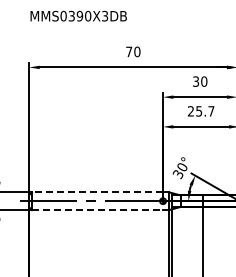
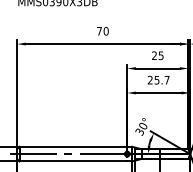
text: (200, 81) -> (158, 55), 30 -> 25
line: (97, 192) -> (73, 146), dashed -> solid
line: (97, 210) -> (73, 161), dashed -> solid

